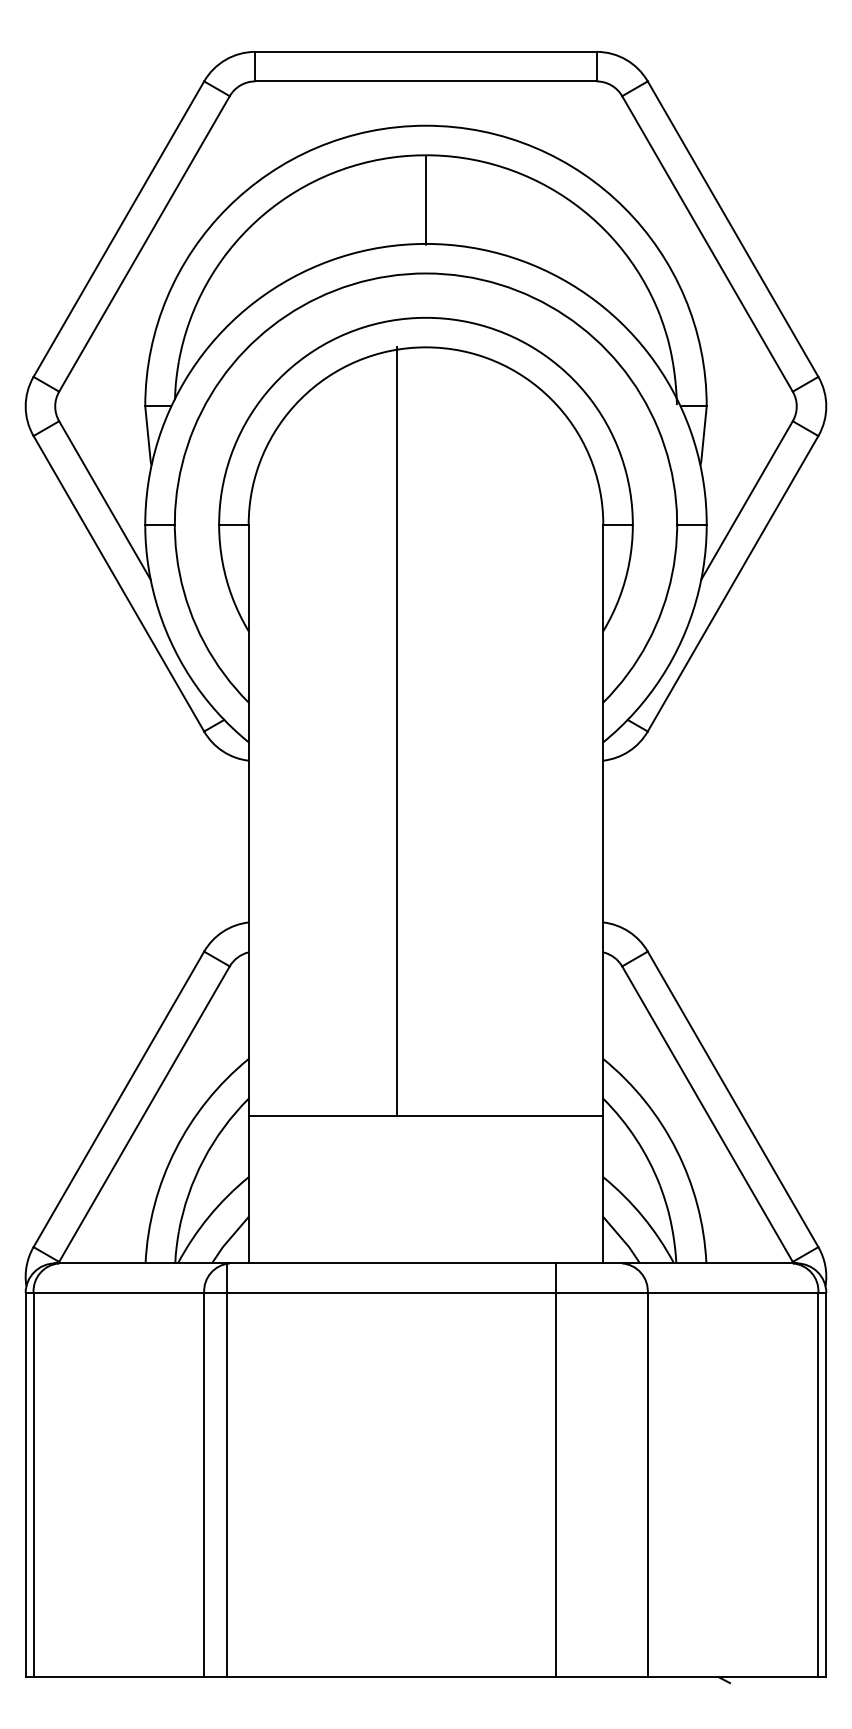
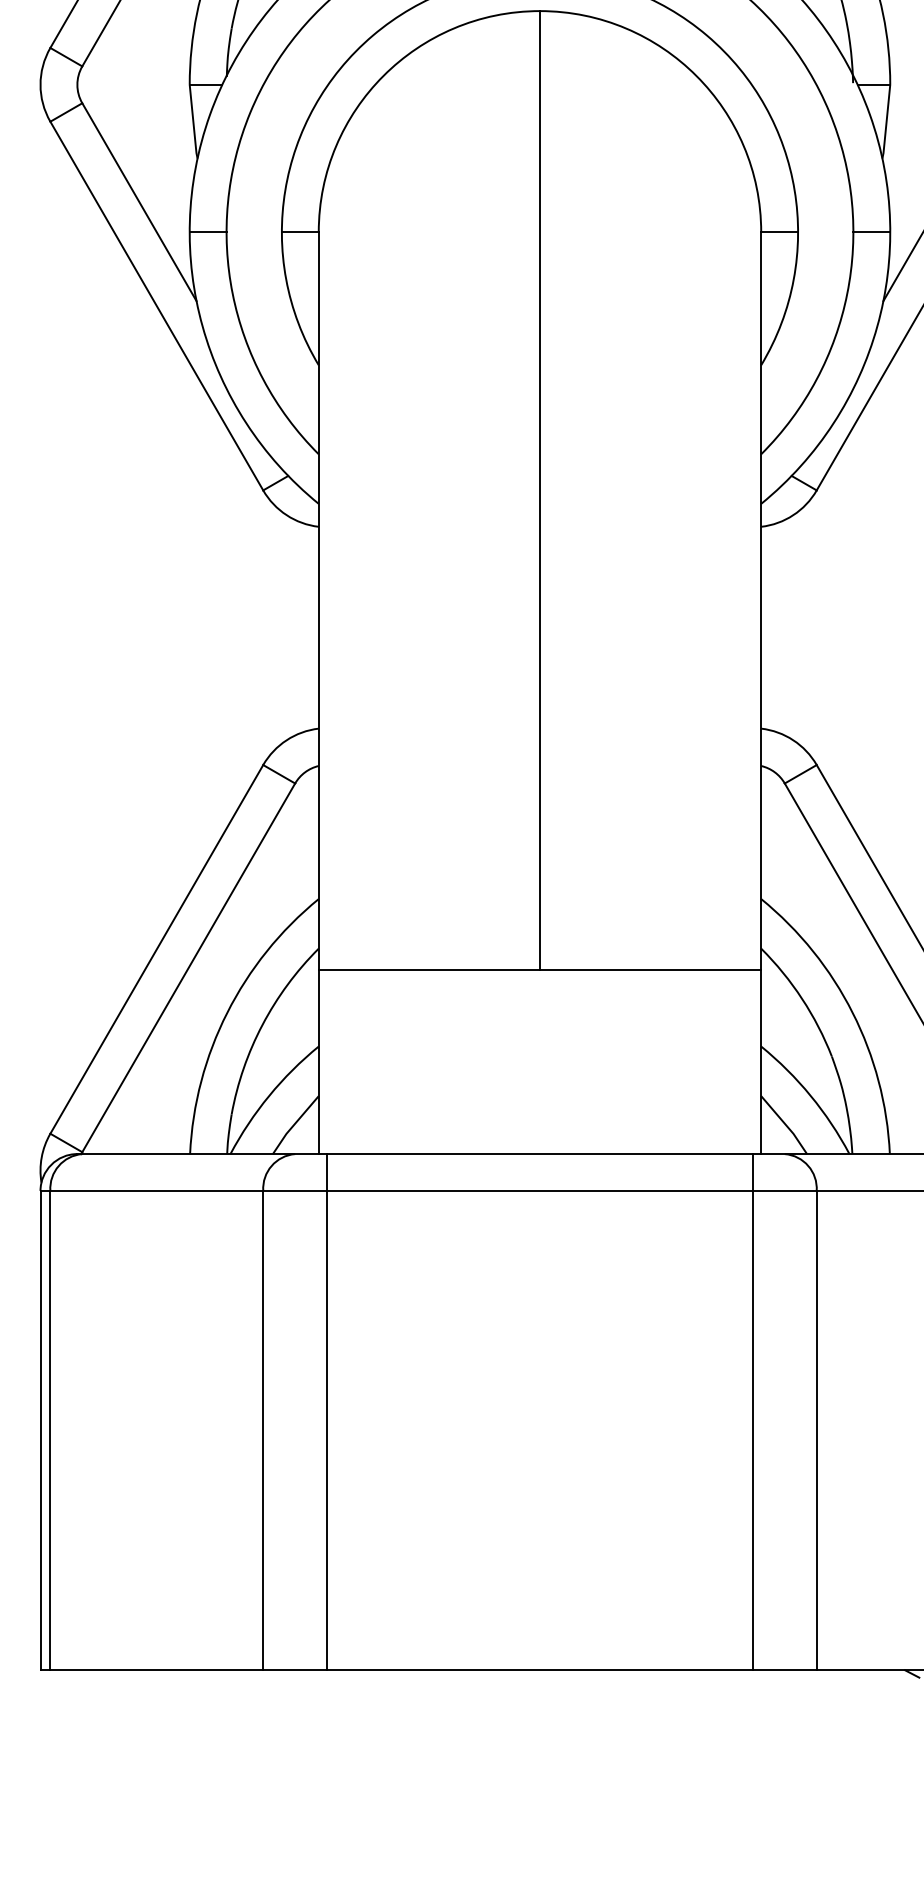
line: (396, 731) -> (539, 490), moved
line: (227, 1470) -> (327, 1412), moved
line: (555, 1470) -> (752, 1412), moved

